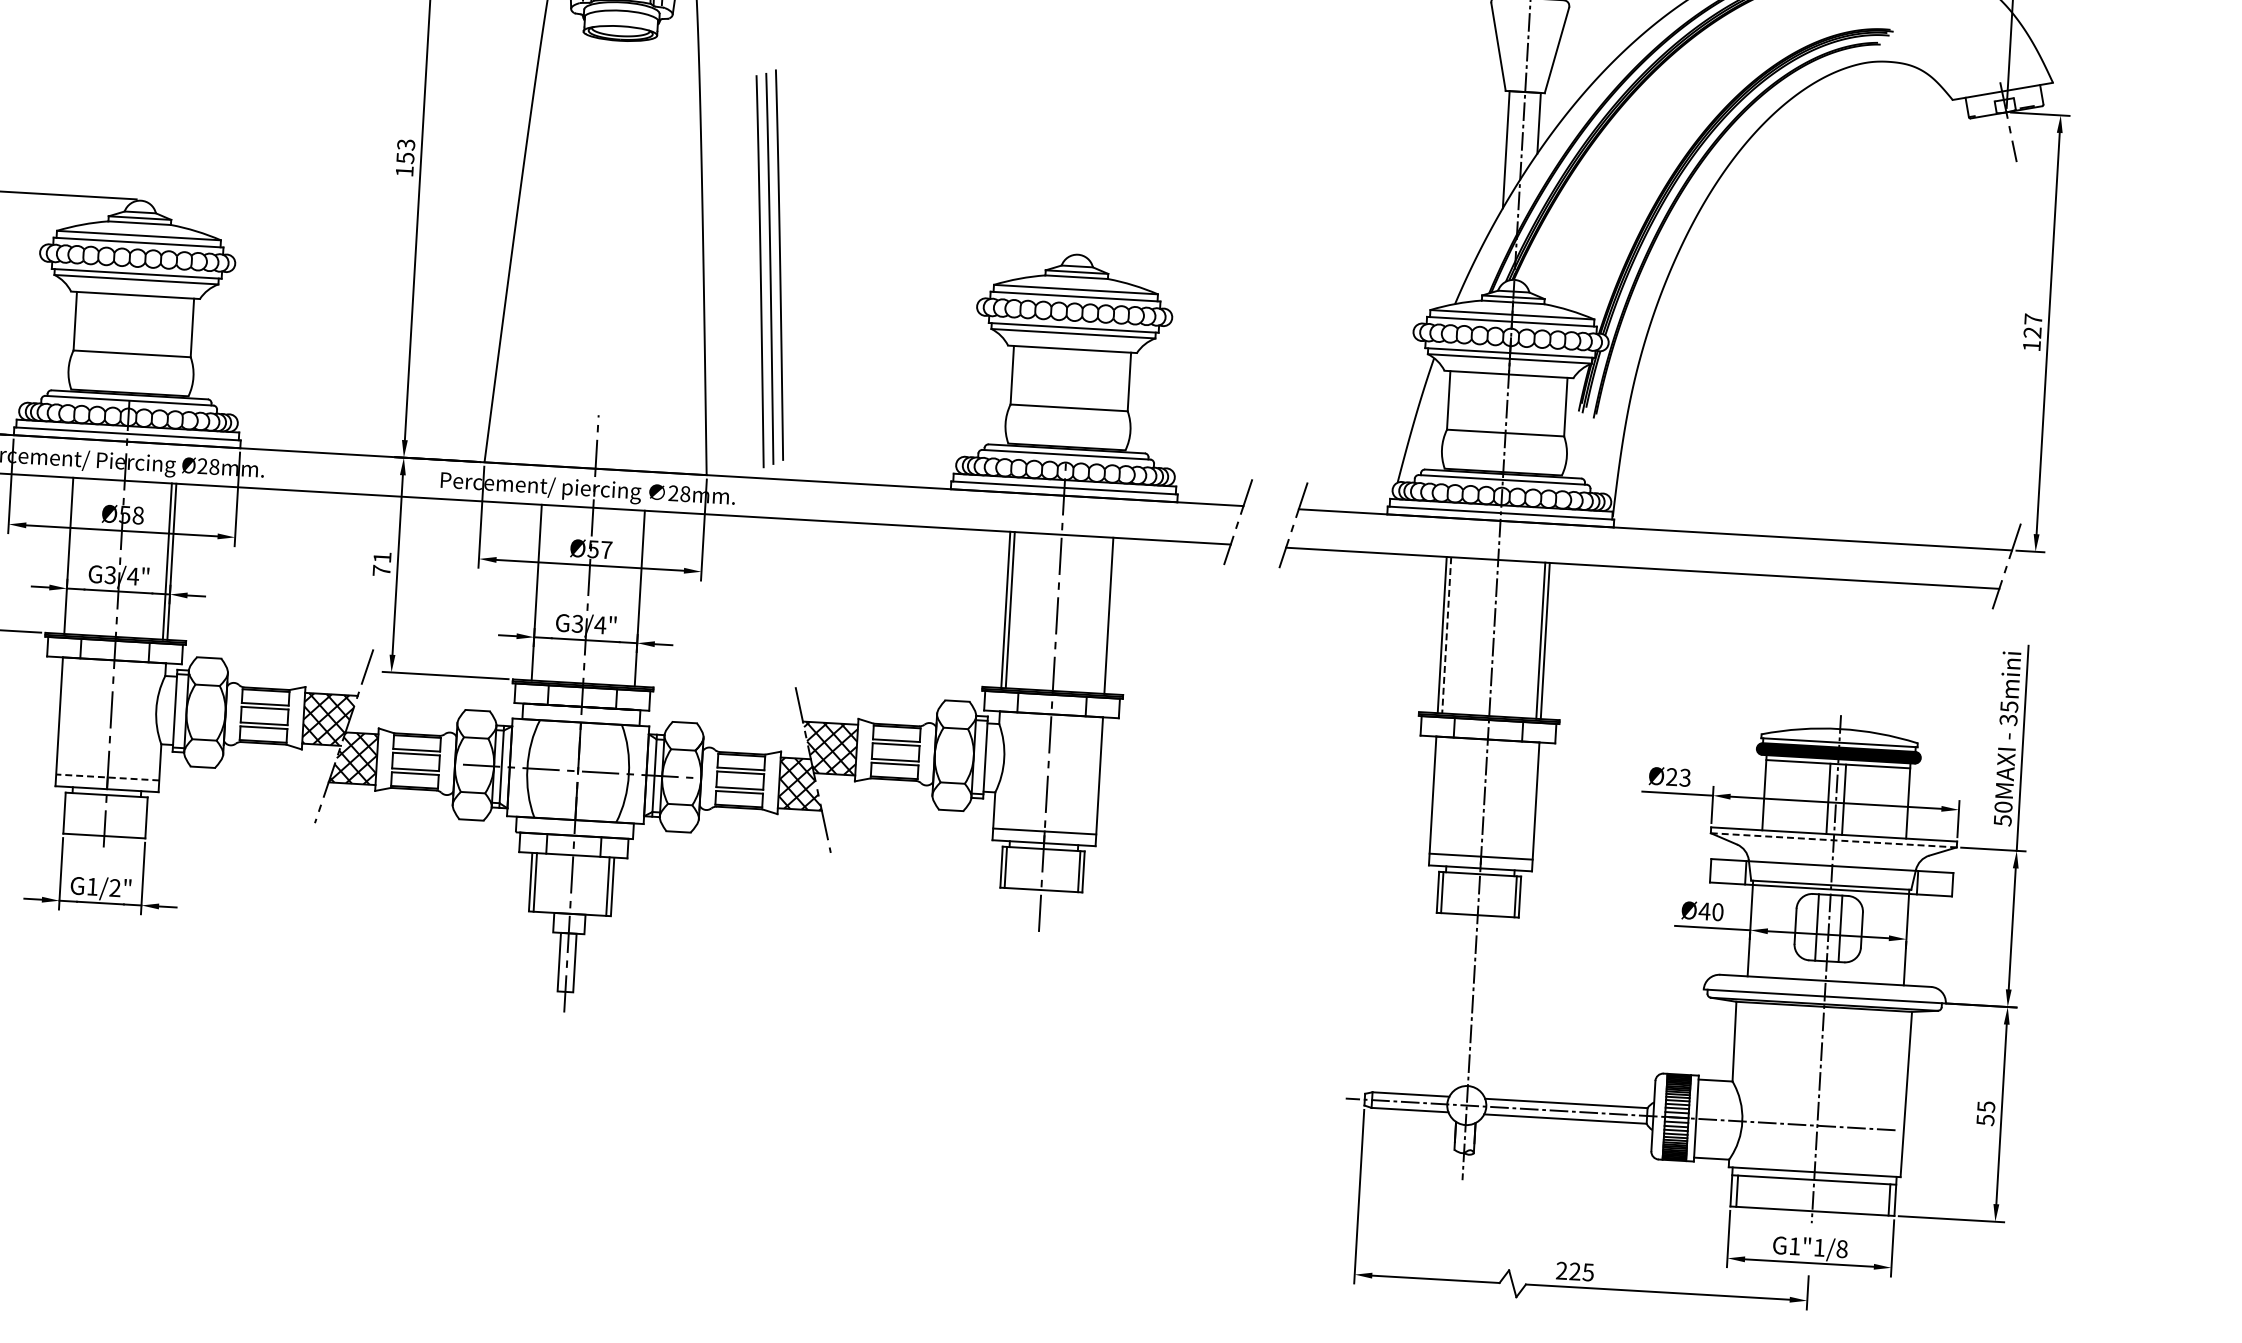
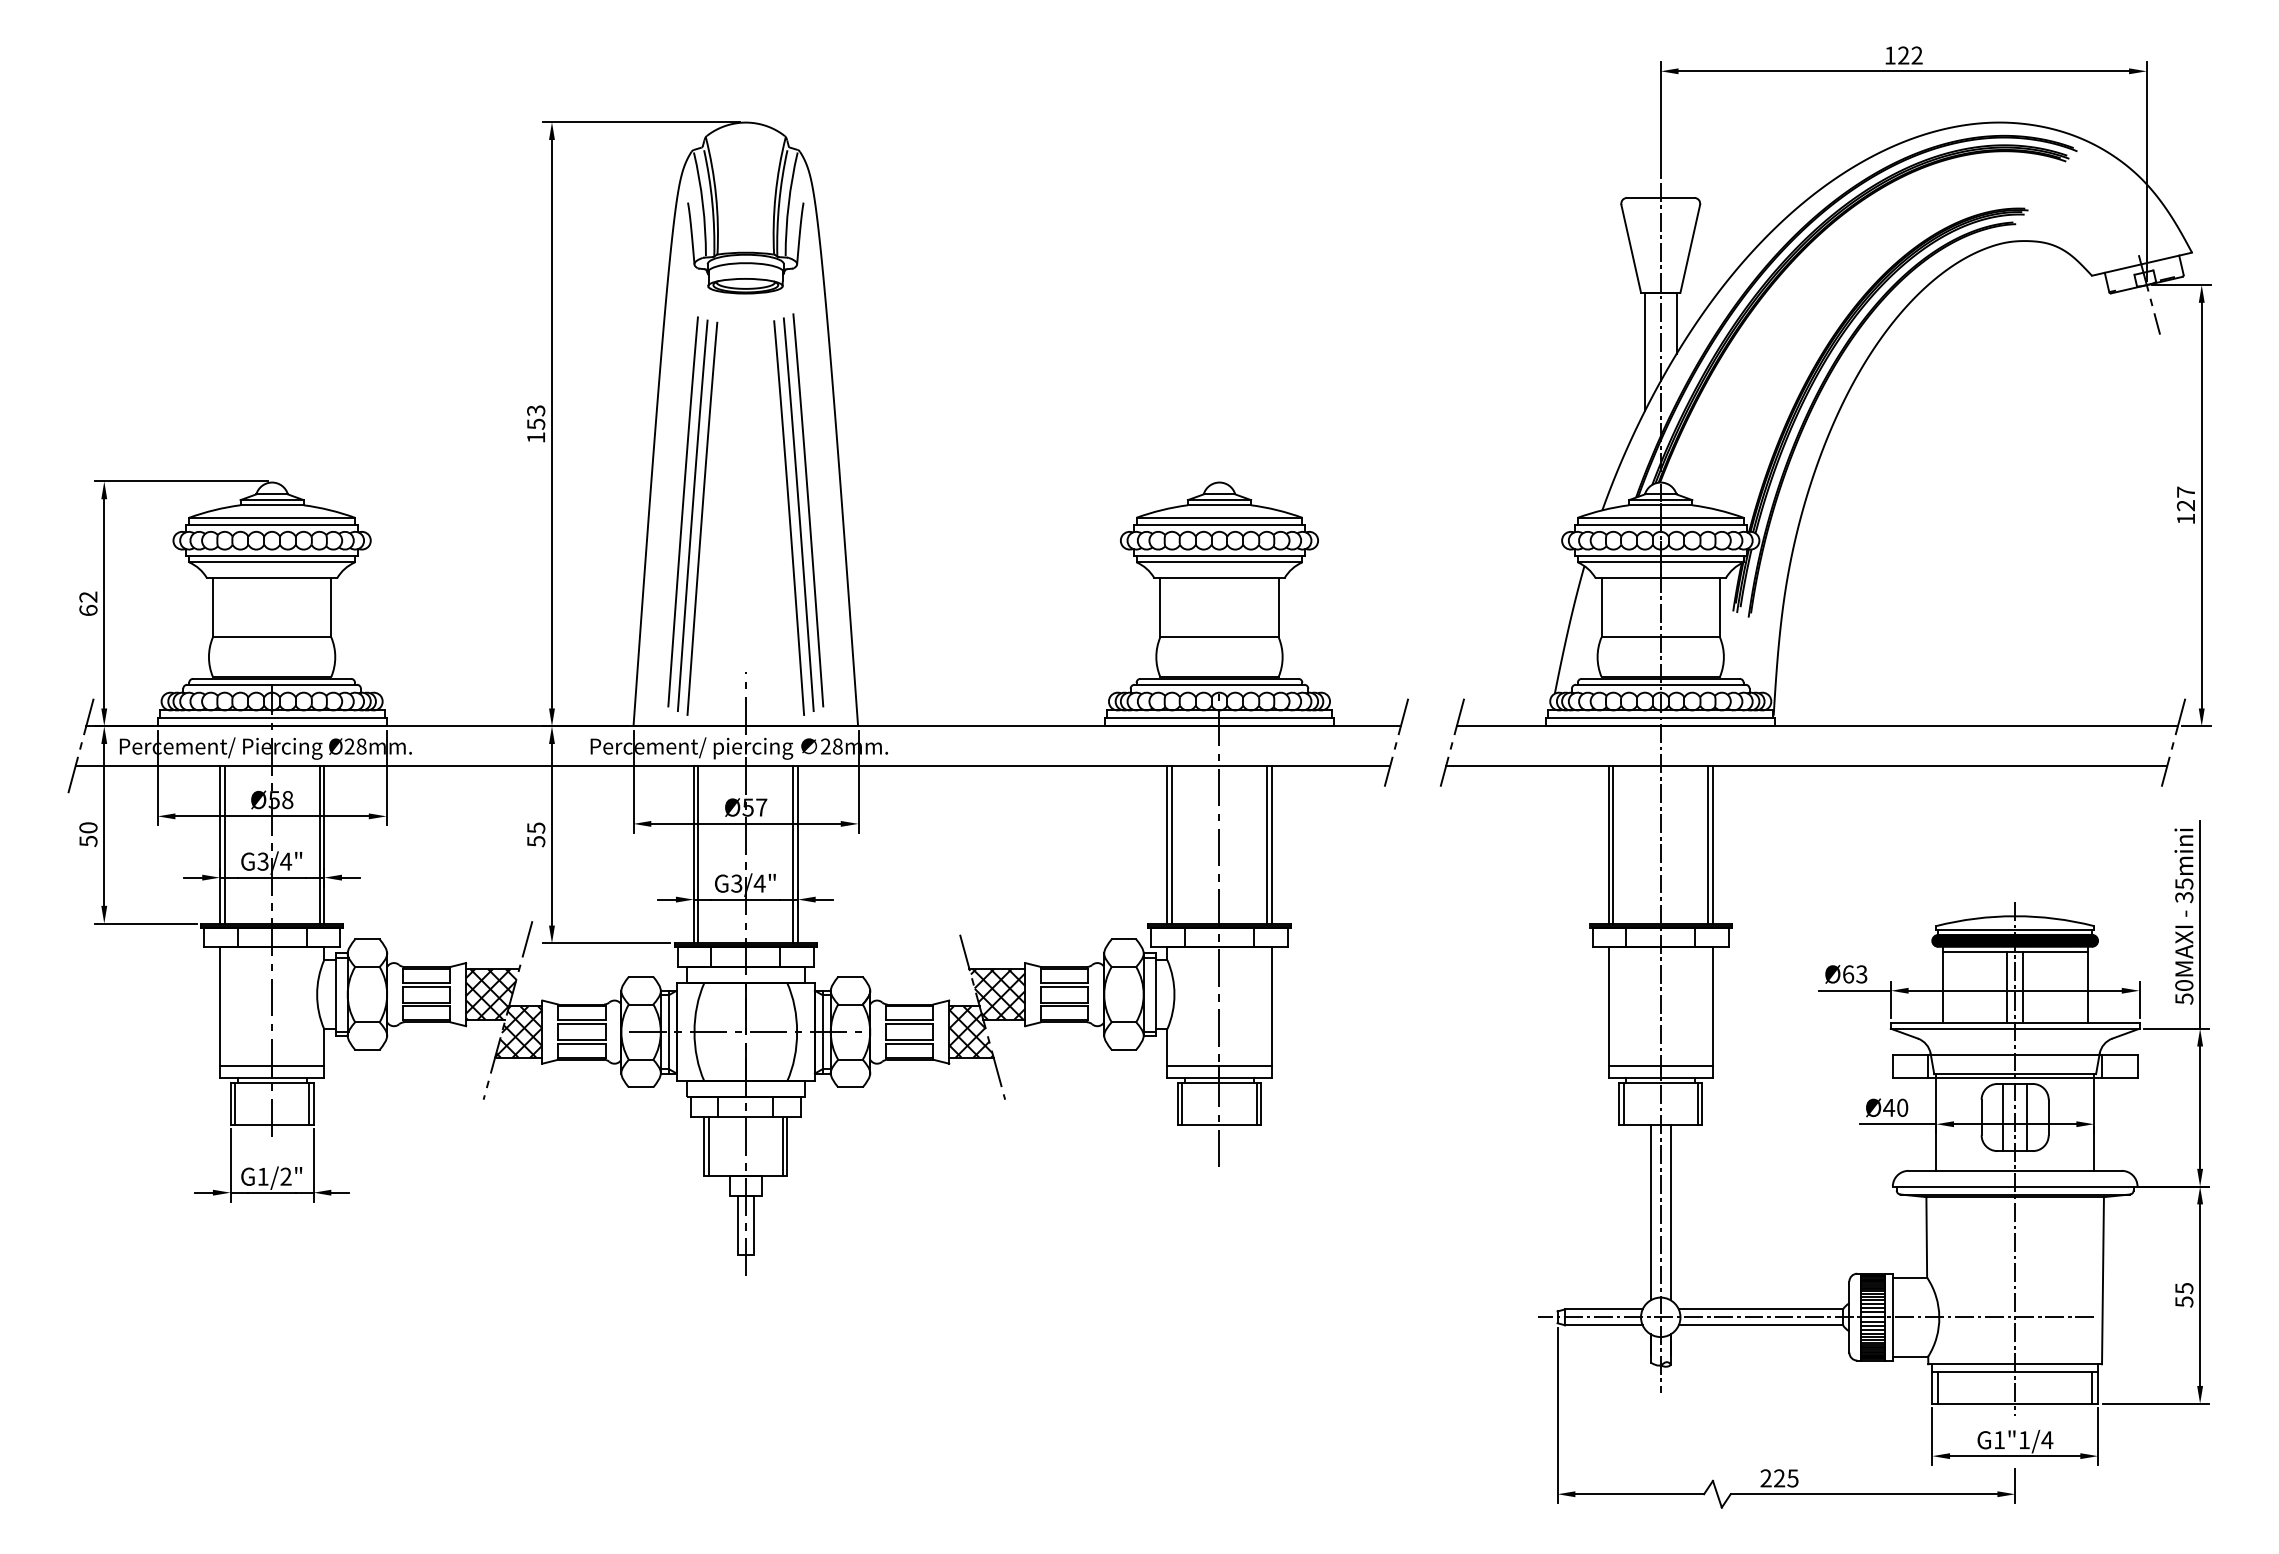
part: (554, 257) -> (692, 515), added
part: (769, 268) -> (798, 514), moved
line: (73, 555) -> (224, 844), added
text: (382, 563) -> (536, 834), 71 -> 55
line: (541, 592) -> (698, 854), added
line: (635, 598) -> (793, 854), added
line: (1104, 615) -> (1267, 844), added
line: (1447, 635) -> (1613, 844), dashed -> solid
line: (107, 777) -> (271, 1065), dashed -> solid
text: (1672, 777) -> (1848, 974), Ø23 -> Ø63
line: (69, 812) -> (235, 1103), added
line: (142, 816) -> (309, 1103), added
line: (1834, 840) -> (2015, 1028), dashed -> solid
line: (1462, 1001) -> (1650, 1212), added
line: (1482, 1002) -> (1670, 1212), added
text: (1842, 1249) -> (2047, 1440), G1"1/8 -> G1"1/4

